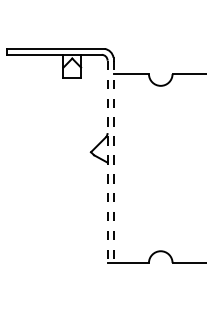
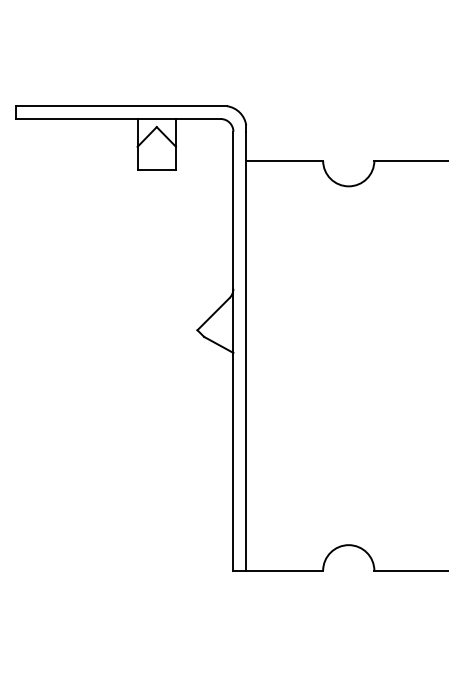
line: (107, 162) -> (233, 352), dashed -> solid
line: (113, 162) -> (246, 352), dashed -> solid

